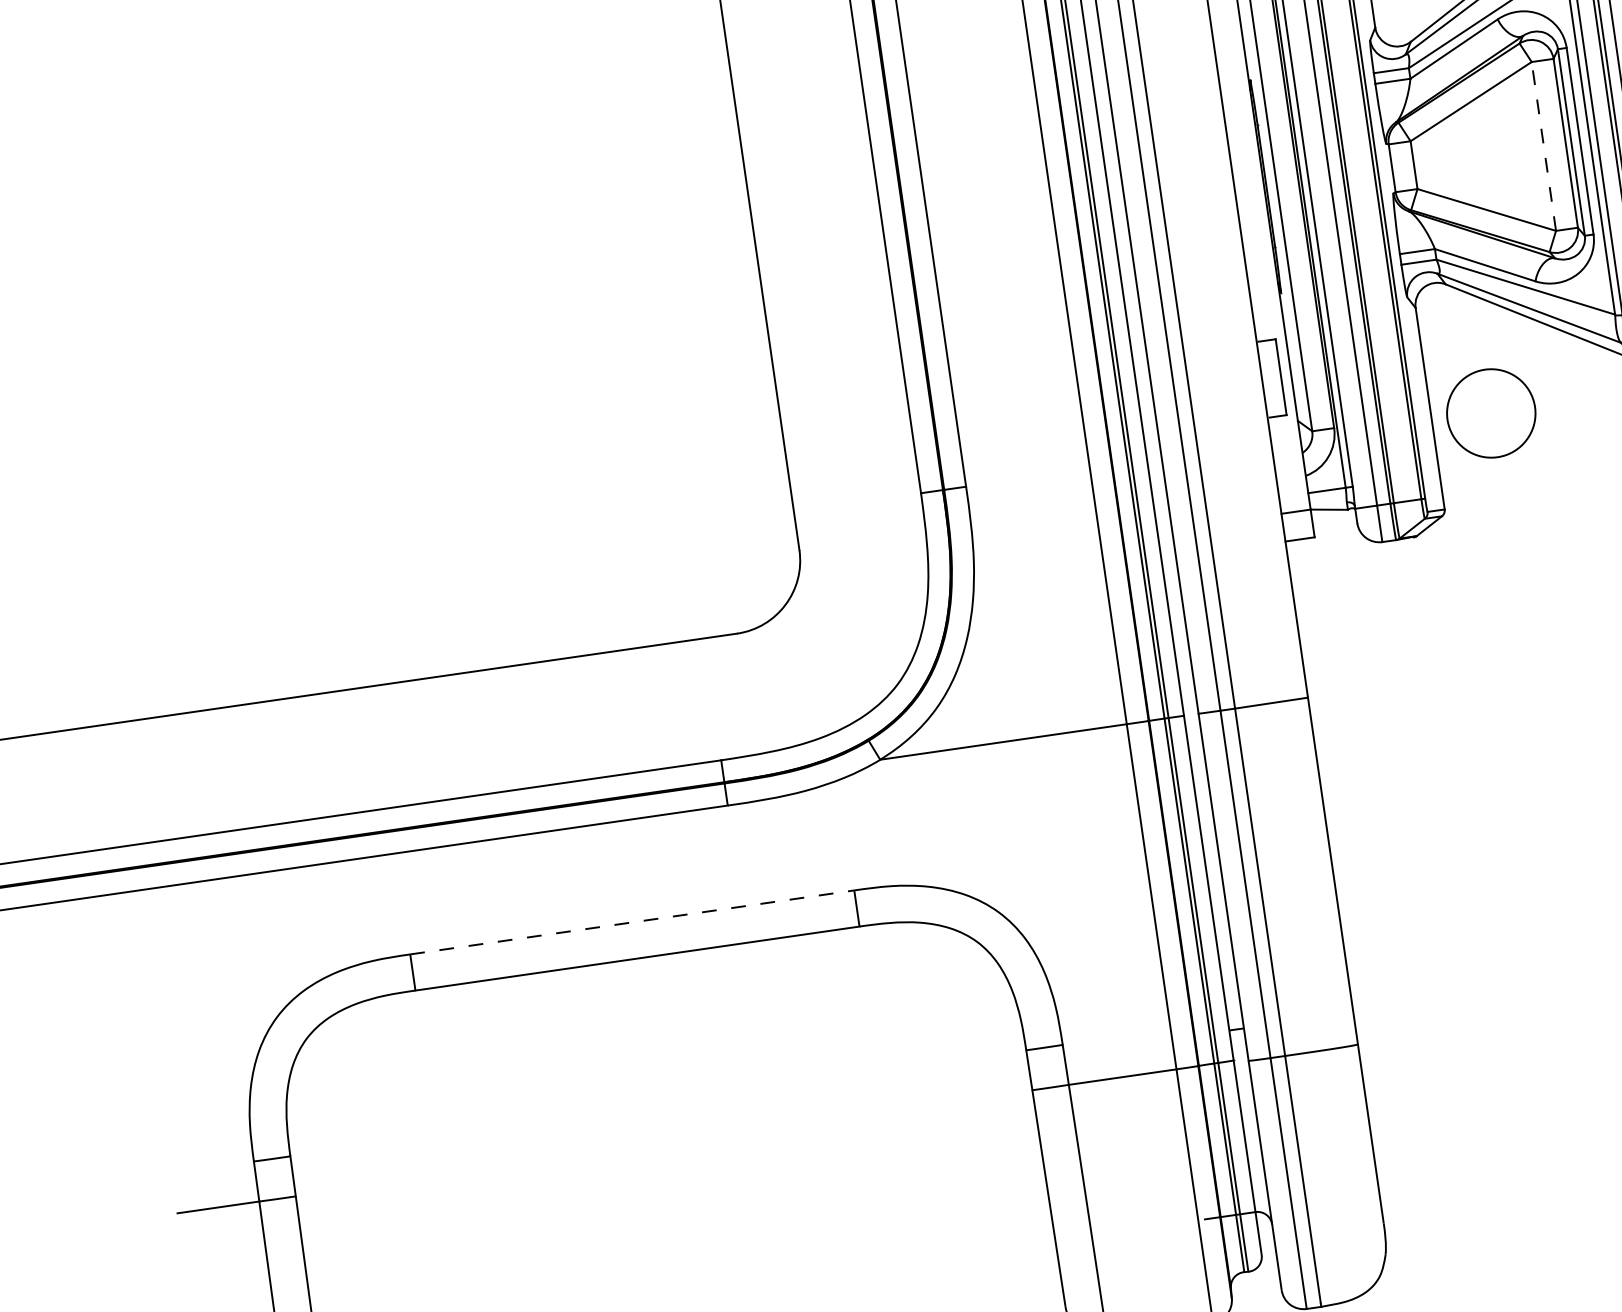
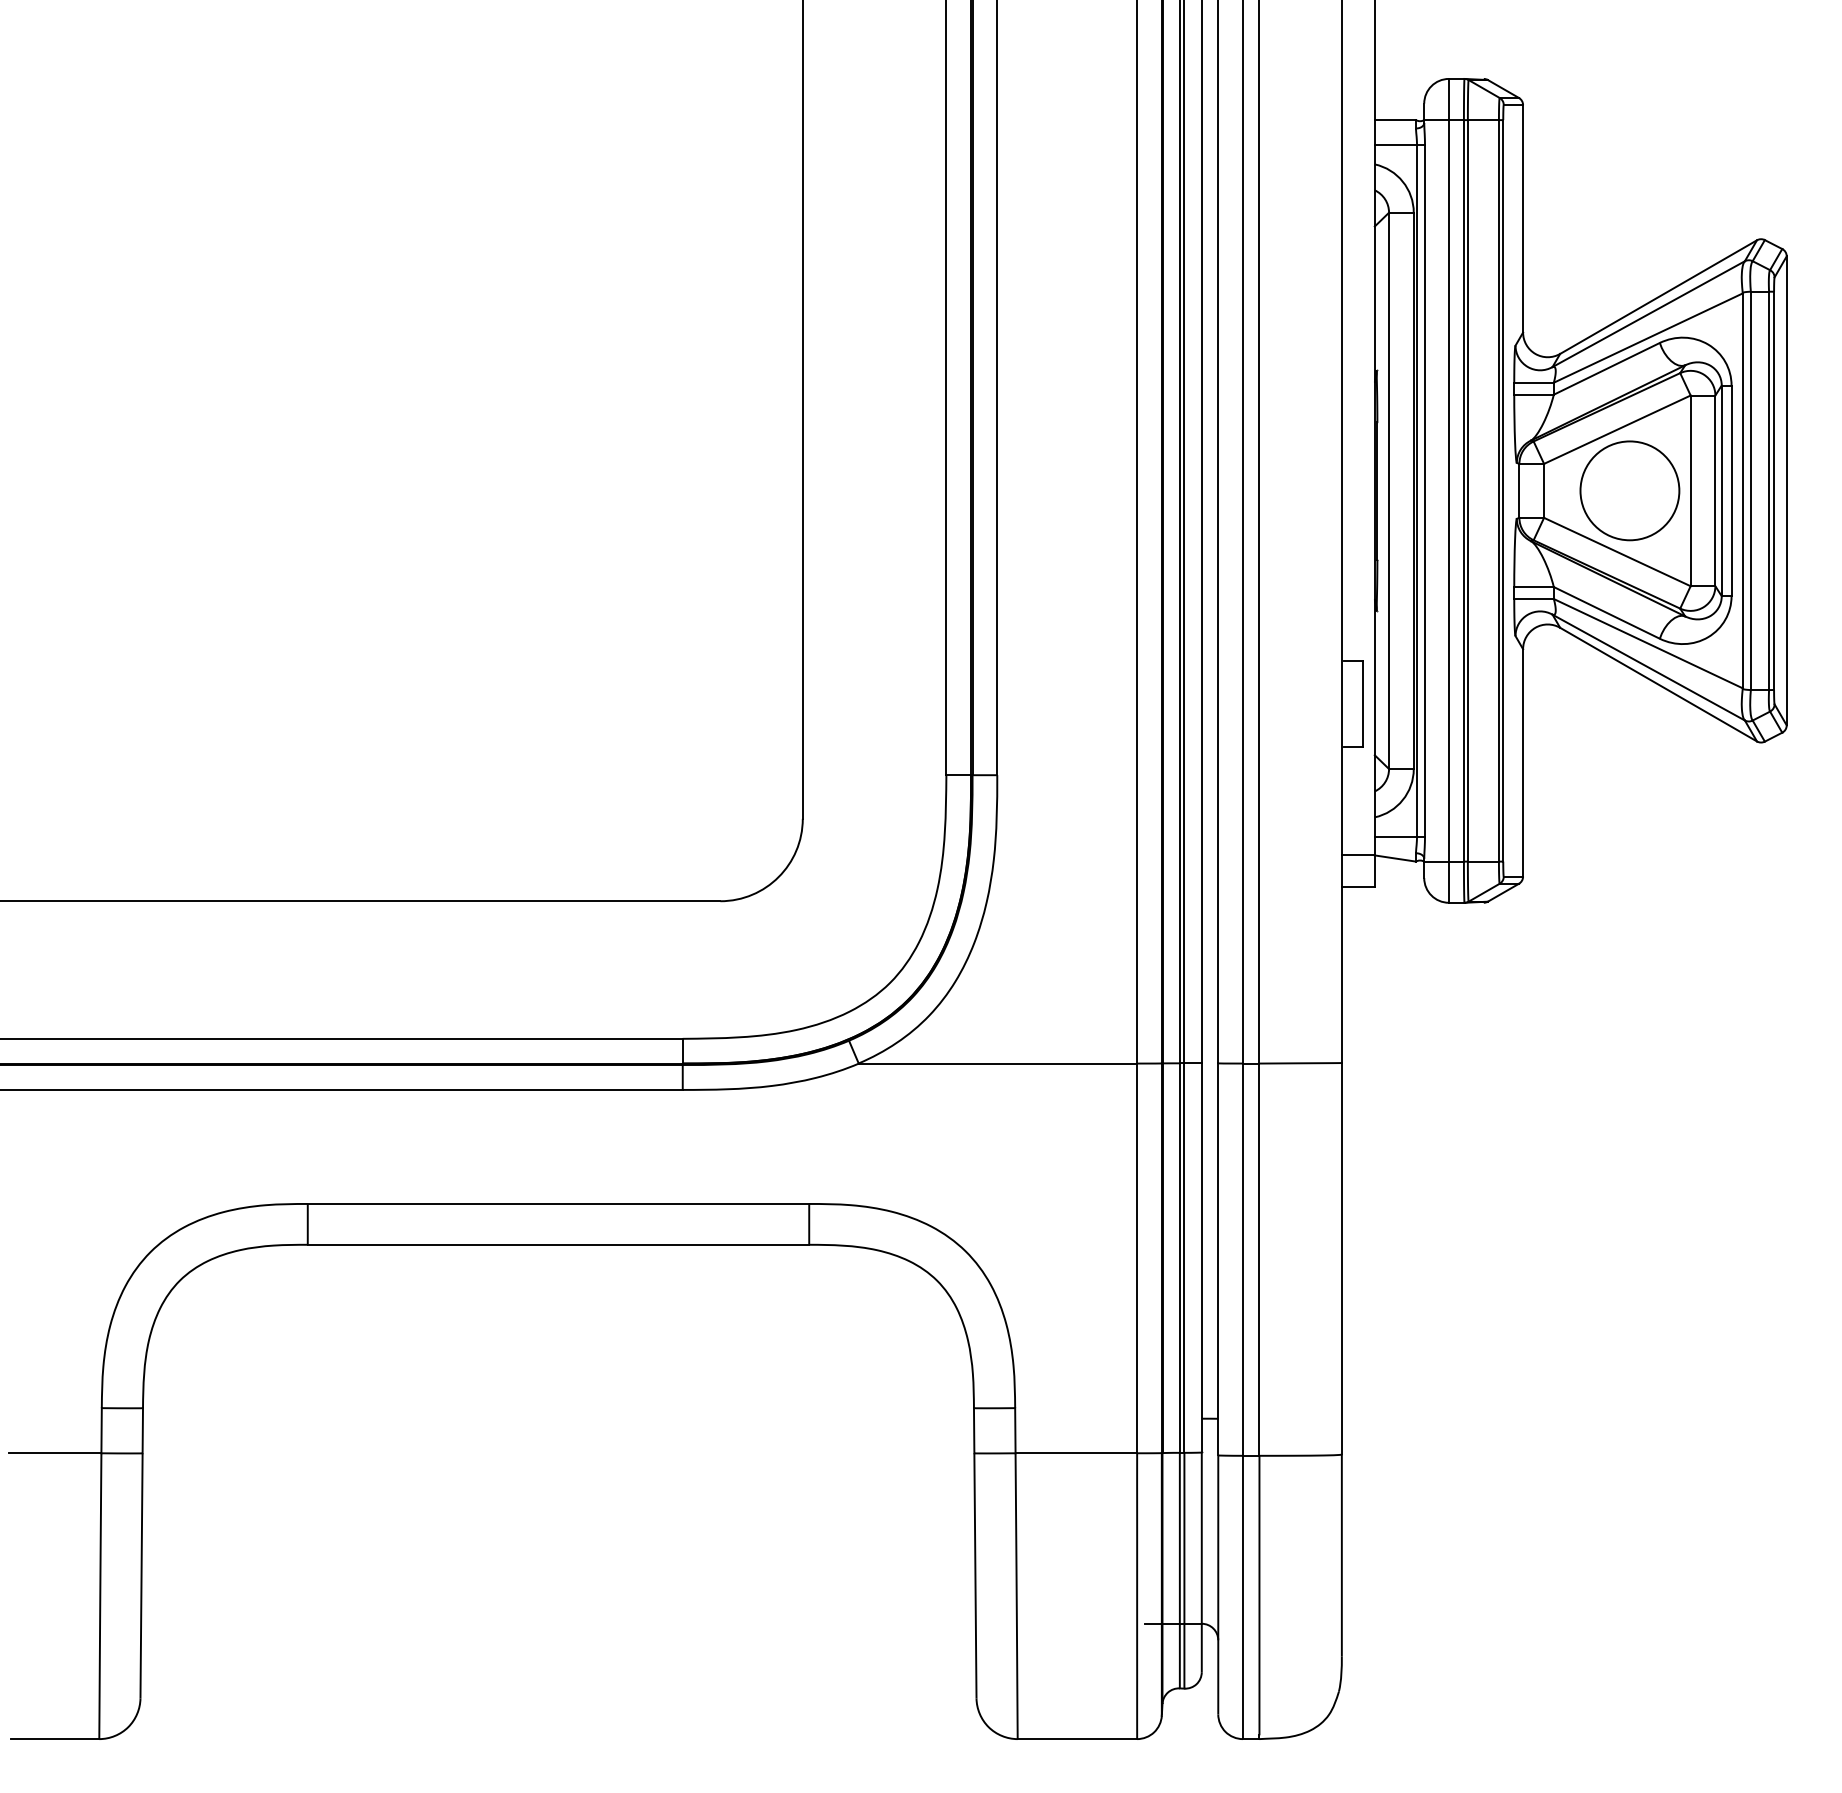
line: (1543, 146) -> (1690, 490), dashed -> solid
circle: (1490, 413) -> (1629, 490), moved
line: (632, 922) -> (558, 1203), dashed -> solid

